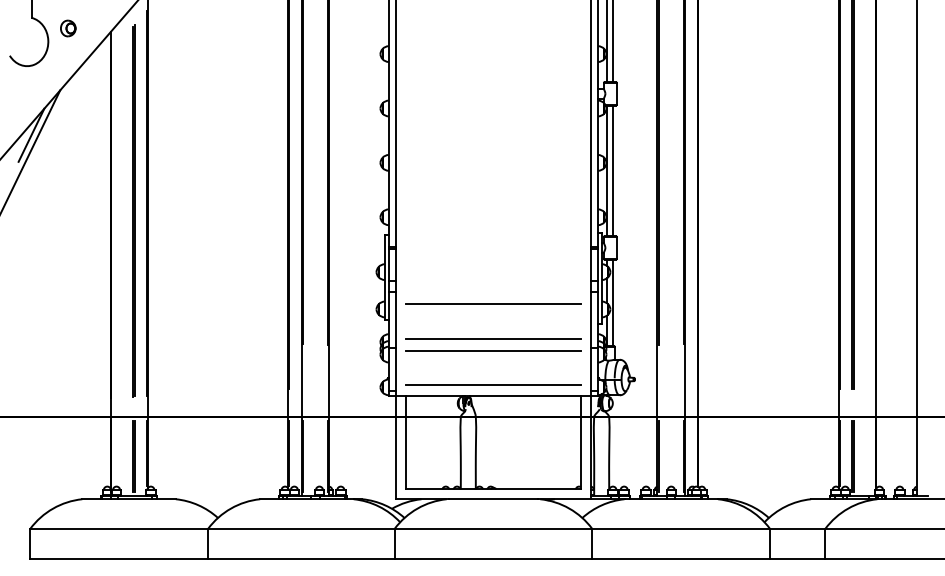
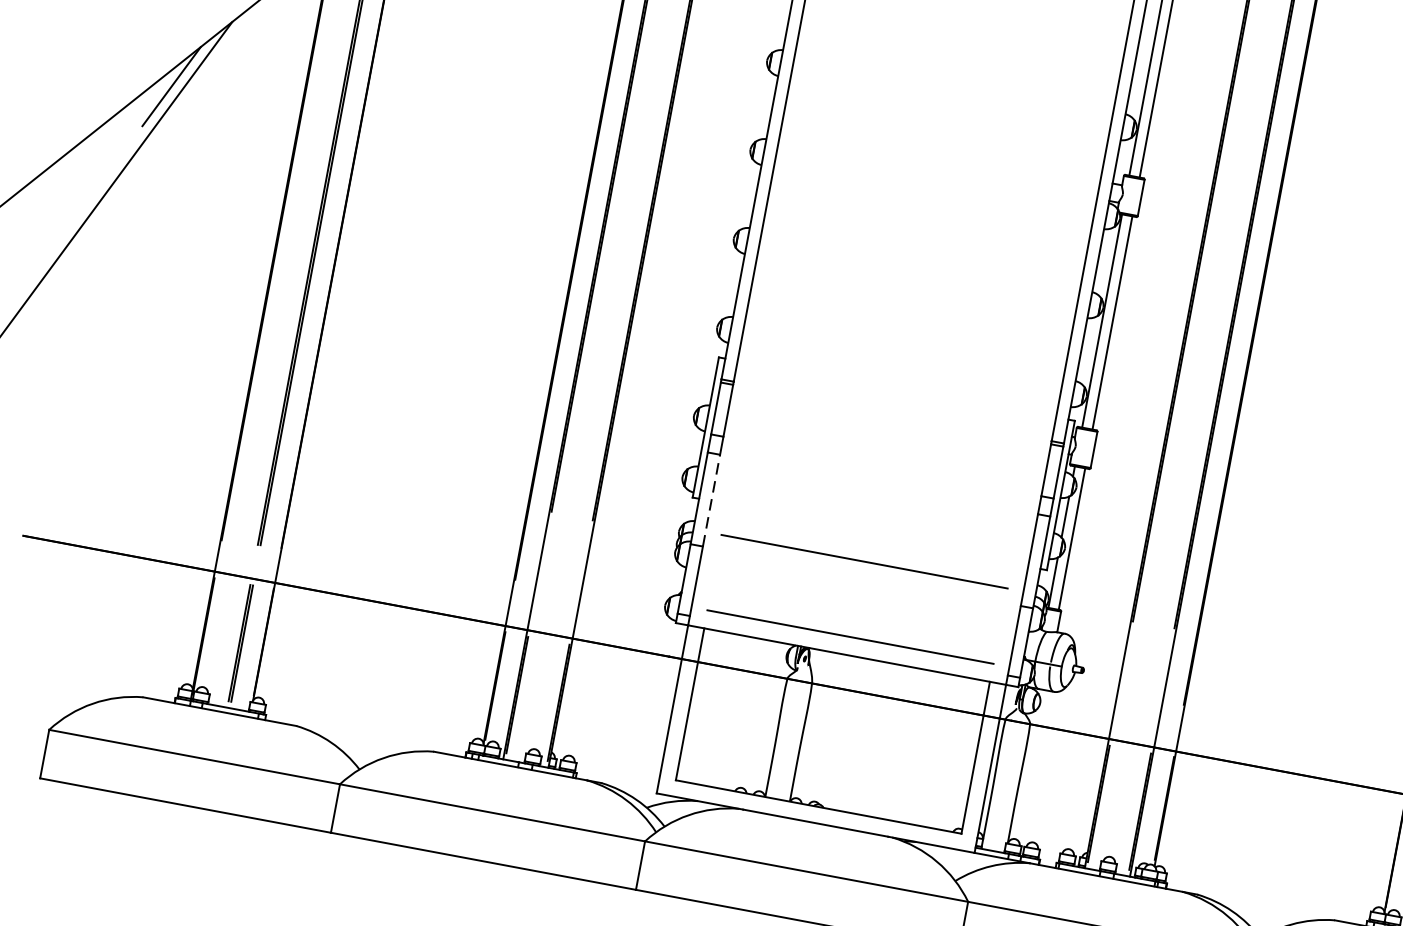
line: (493, 303) -> (875, 503), removed
line: (396, 319) -> (712, 499), solid -> dashed
line: (492, 350) -> (859, 579), removed

